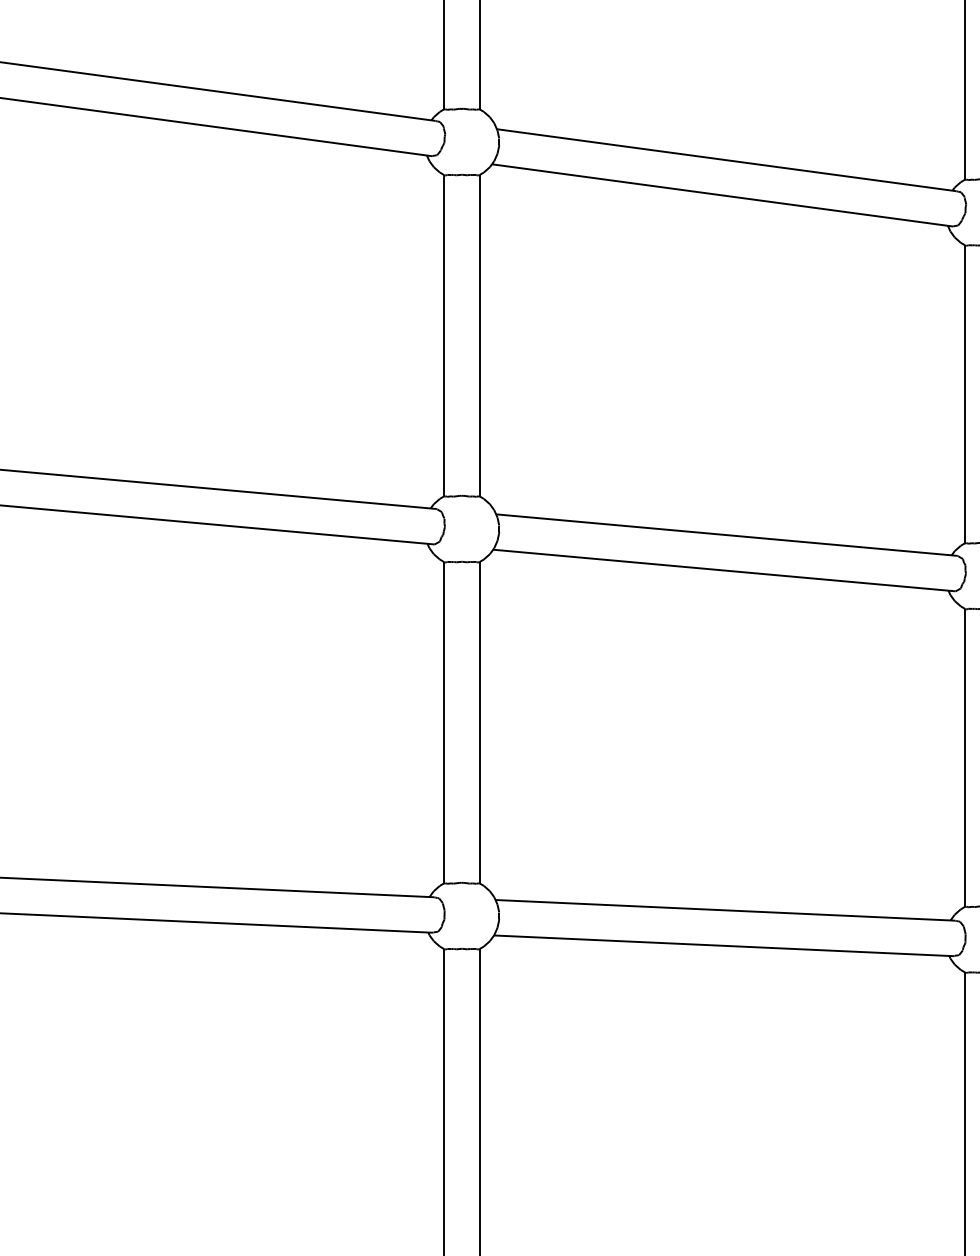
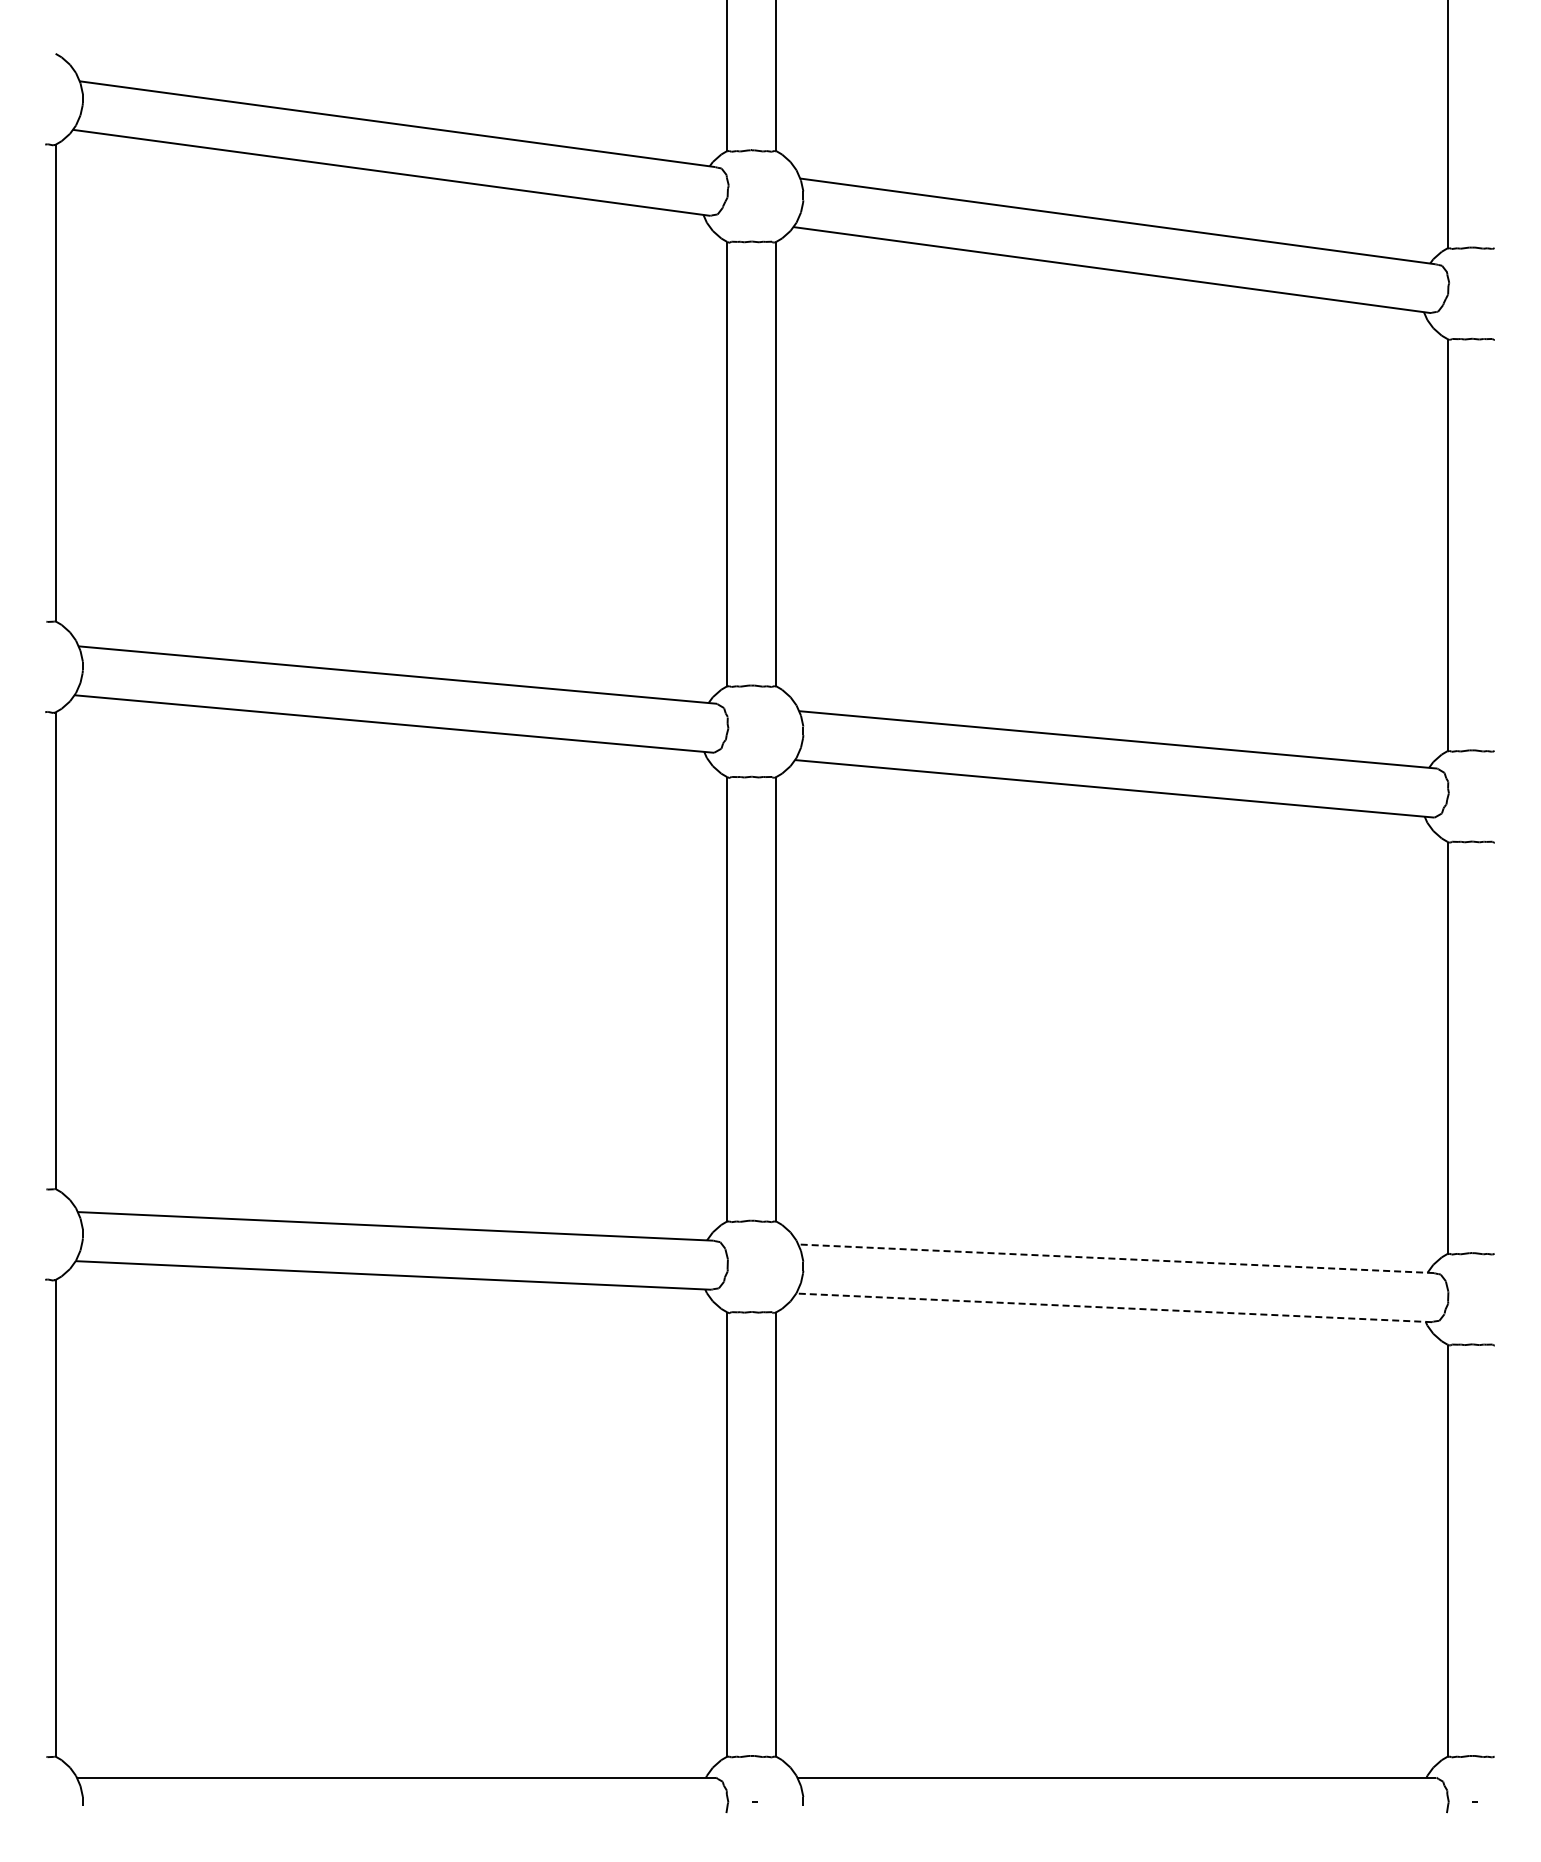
line: (724, 910) -> (1115, 1258), solid -> dashed
line: (723, 945) -> (1113, 1307), solid -> dashed

